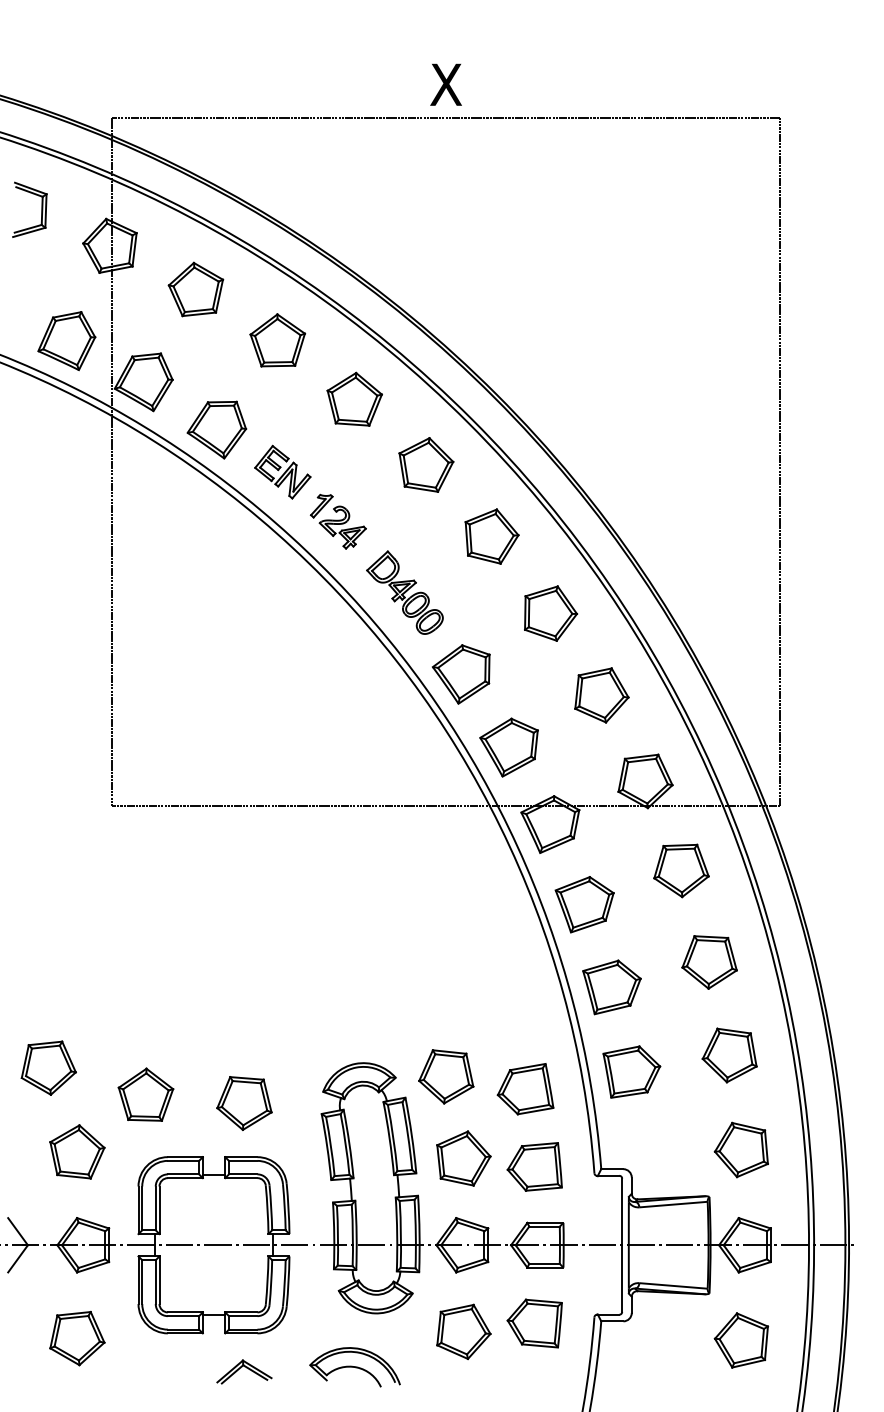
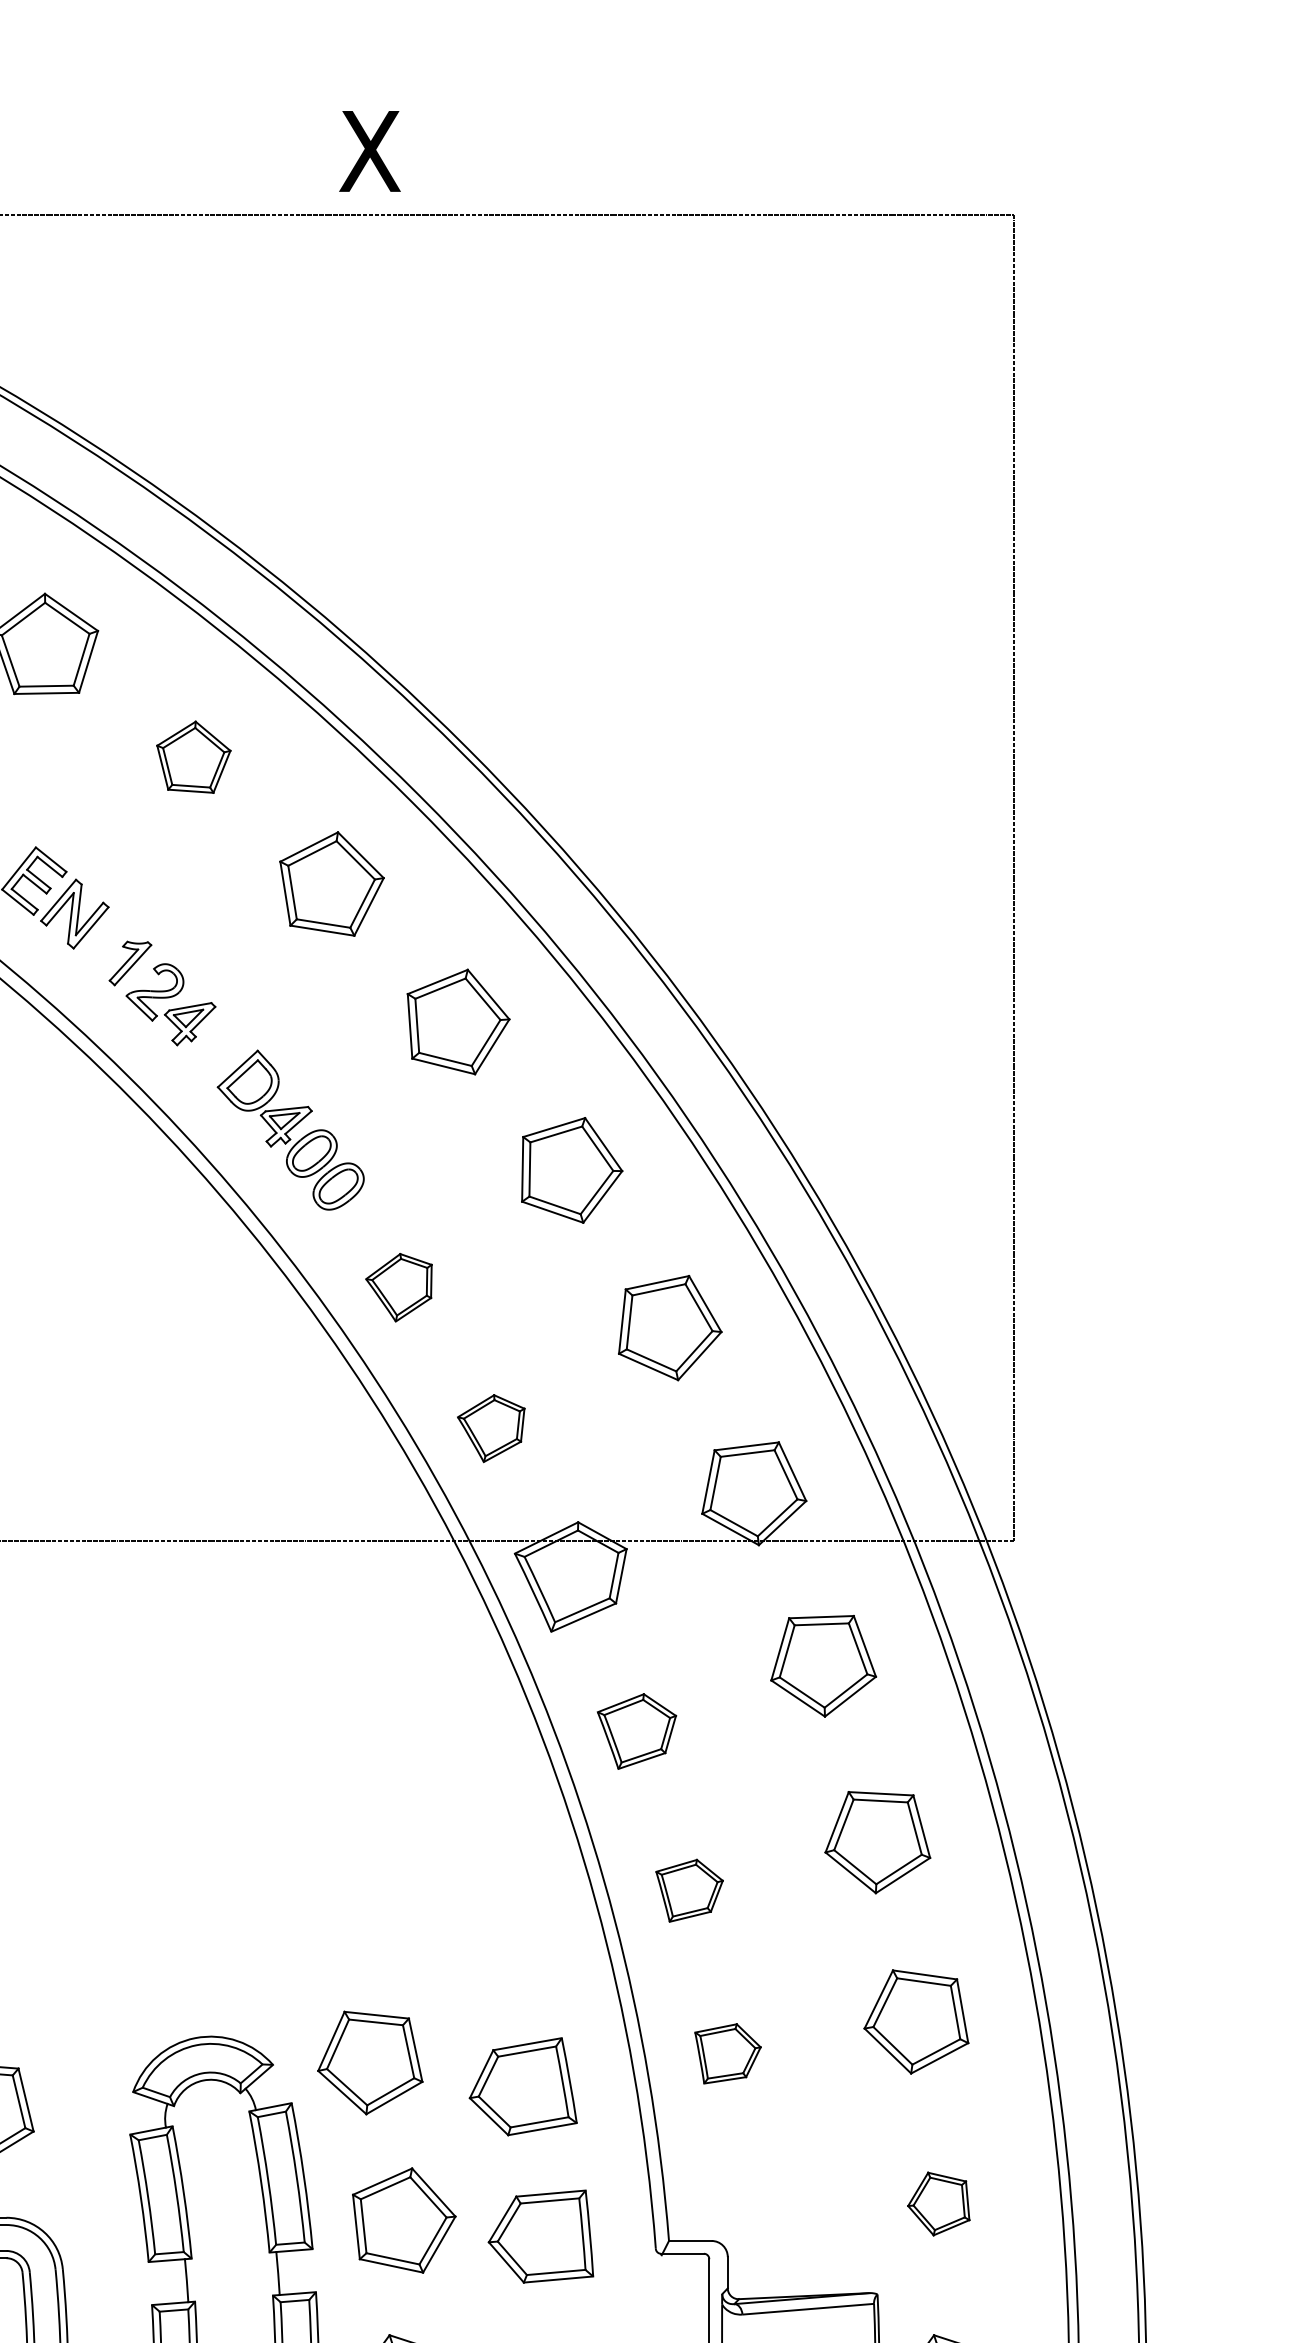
part: (354, 398) -> (193, 755), size x0.7
part: (460, 674) -> (397, 1287), size x0.6
part: (508, 747) -> (490, 1428), size x0.6
part: (584, 904) -> (636, 1730), size x0.7
part: (611, 987) -> (688, 1890), size x0.6
part: (631, 1071) -> (727, 2052), size x0.6
part: (740, 1149) -> (937, 2203), size x0.6

